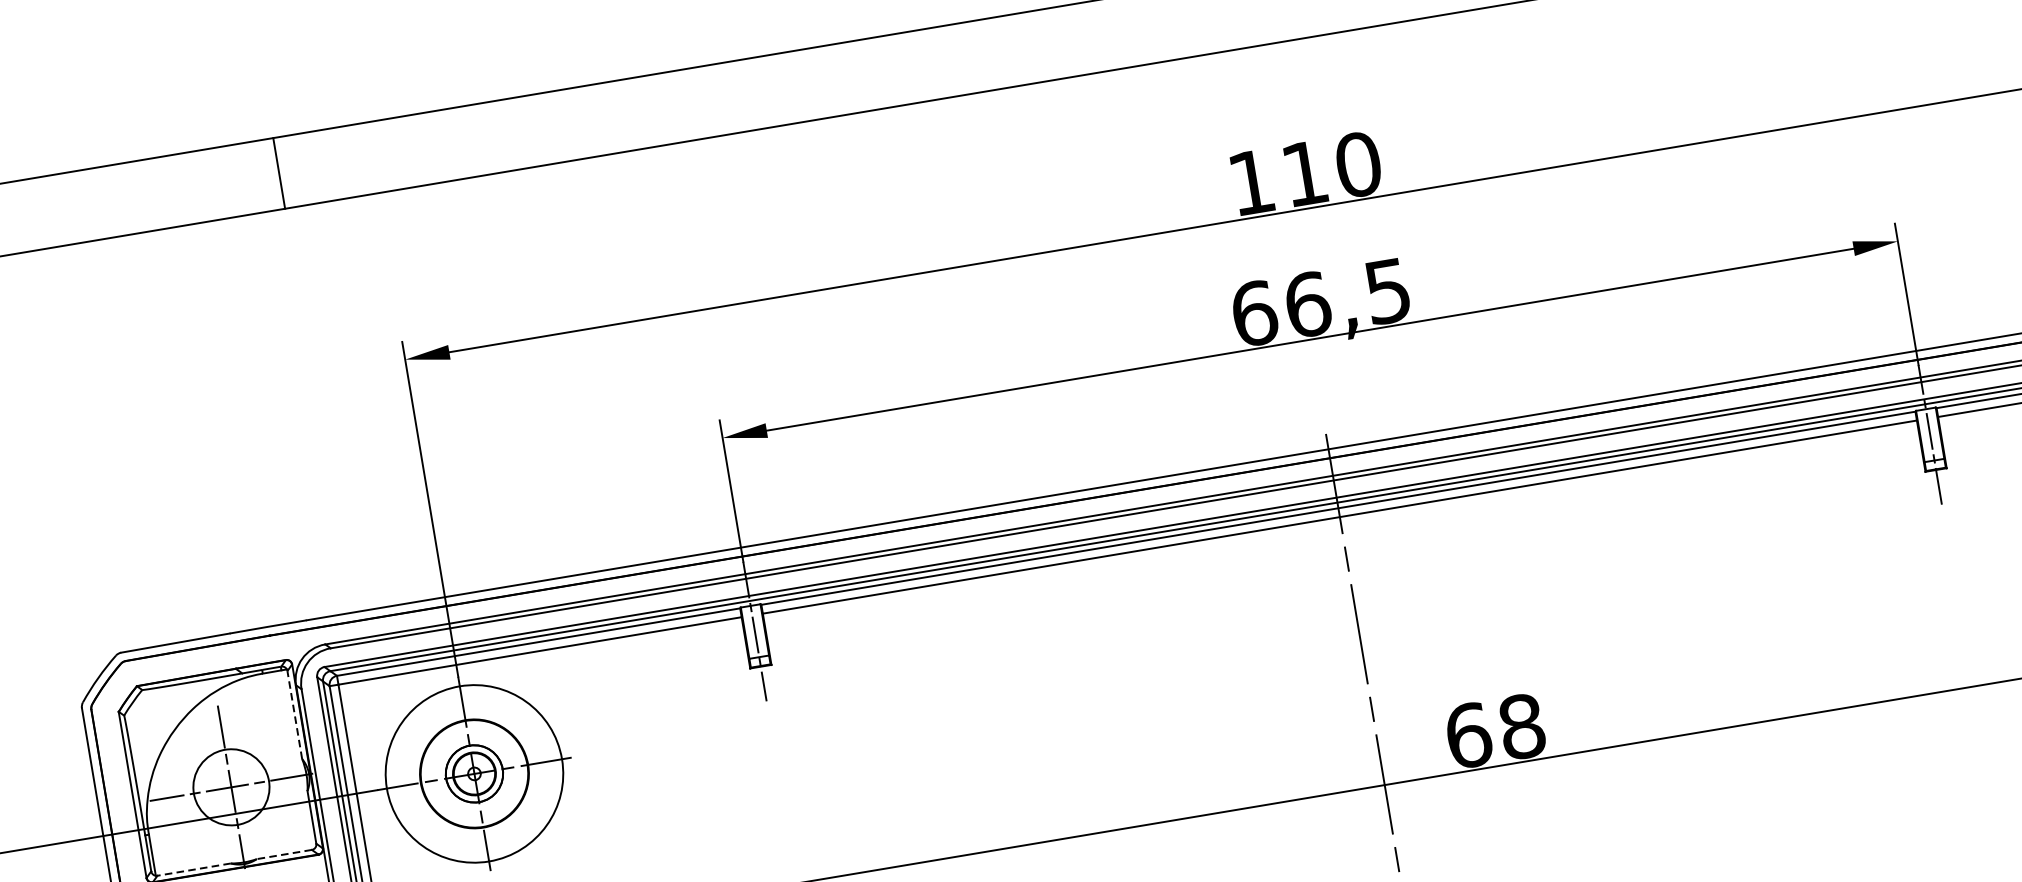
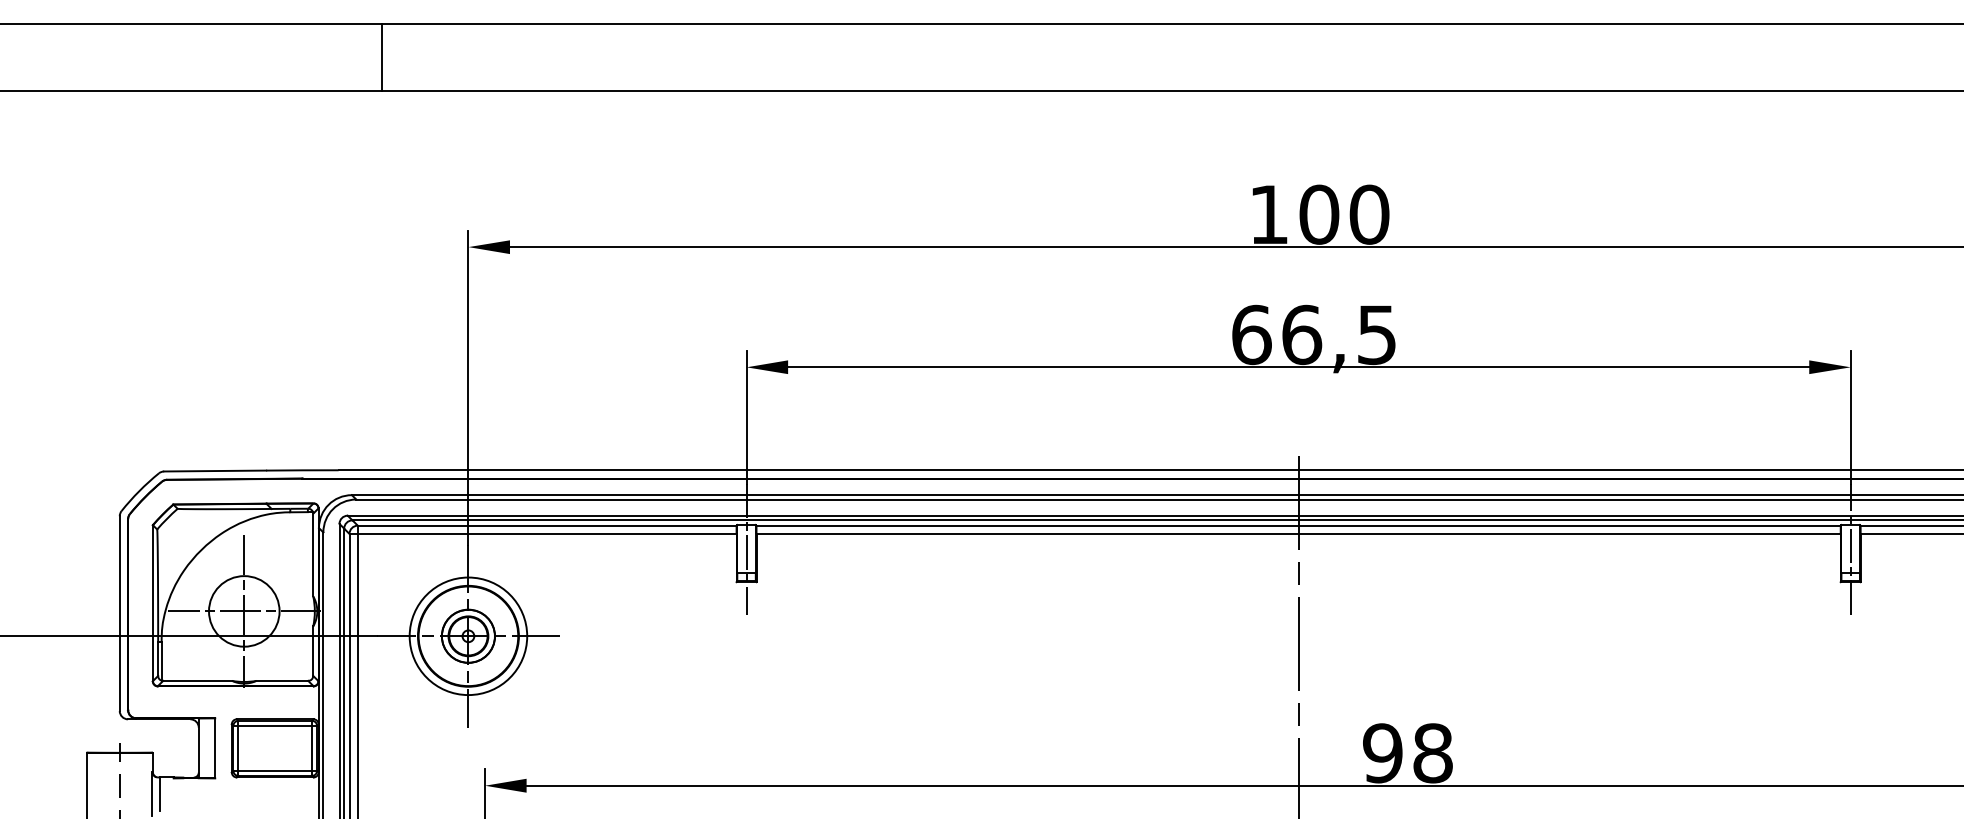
text: (1305, 173) -> (1319, 214), 110 -> 100
line: (294, 714) -> (313, 554), dashed -> solid
text: (1469, 735) -> (1383, 753), 68 -> 98
circle: (474, 774) -> (468, 636), size x0.71
line: (284, 854) -> (282, 680), dashed -> solid
line: (193, 869) -> (197, 680), dashed -> solid

